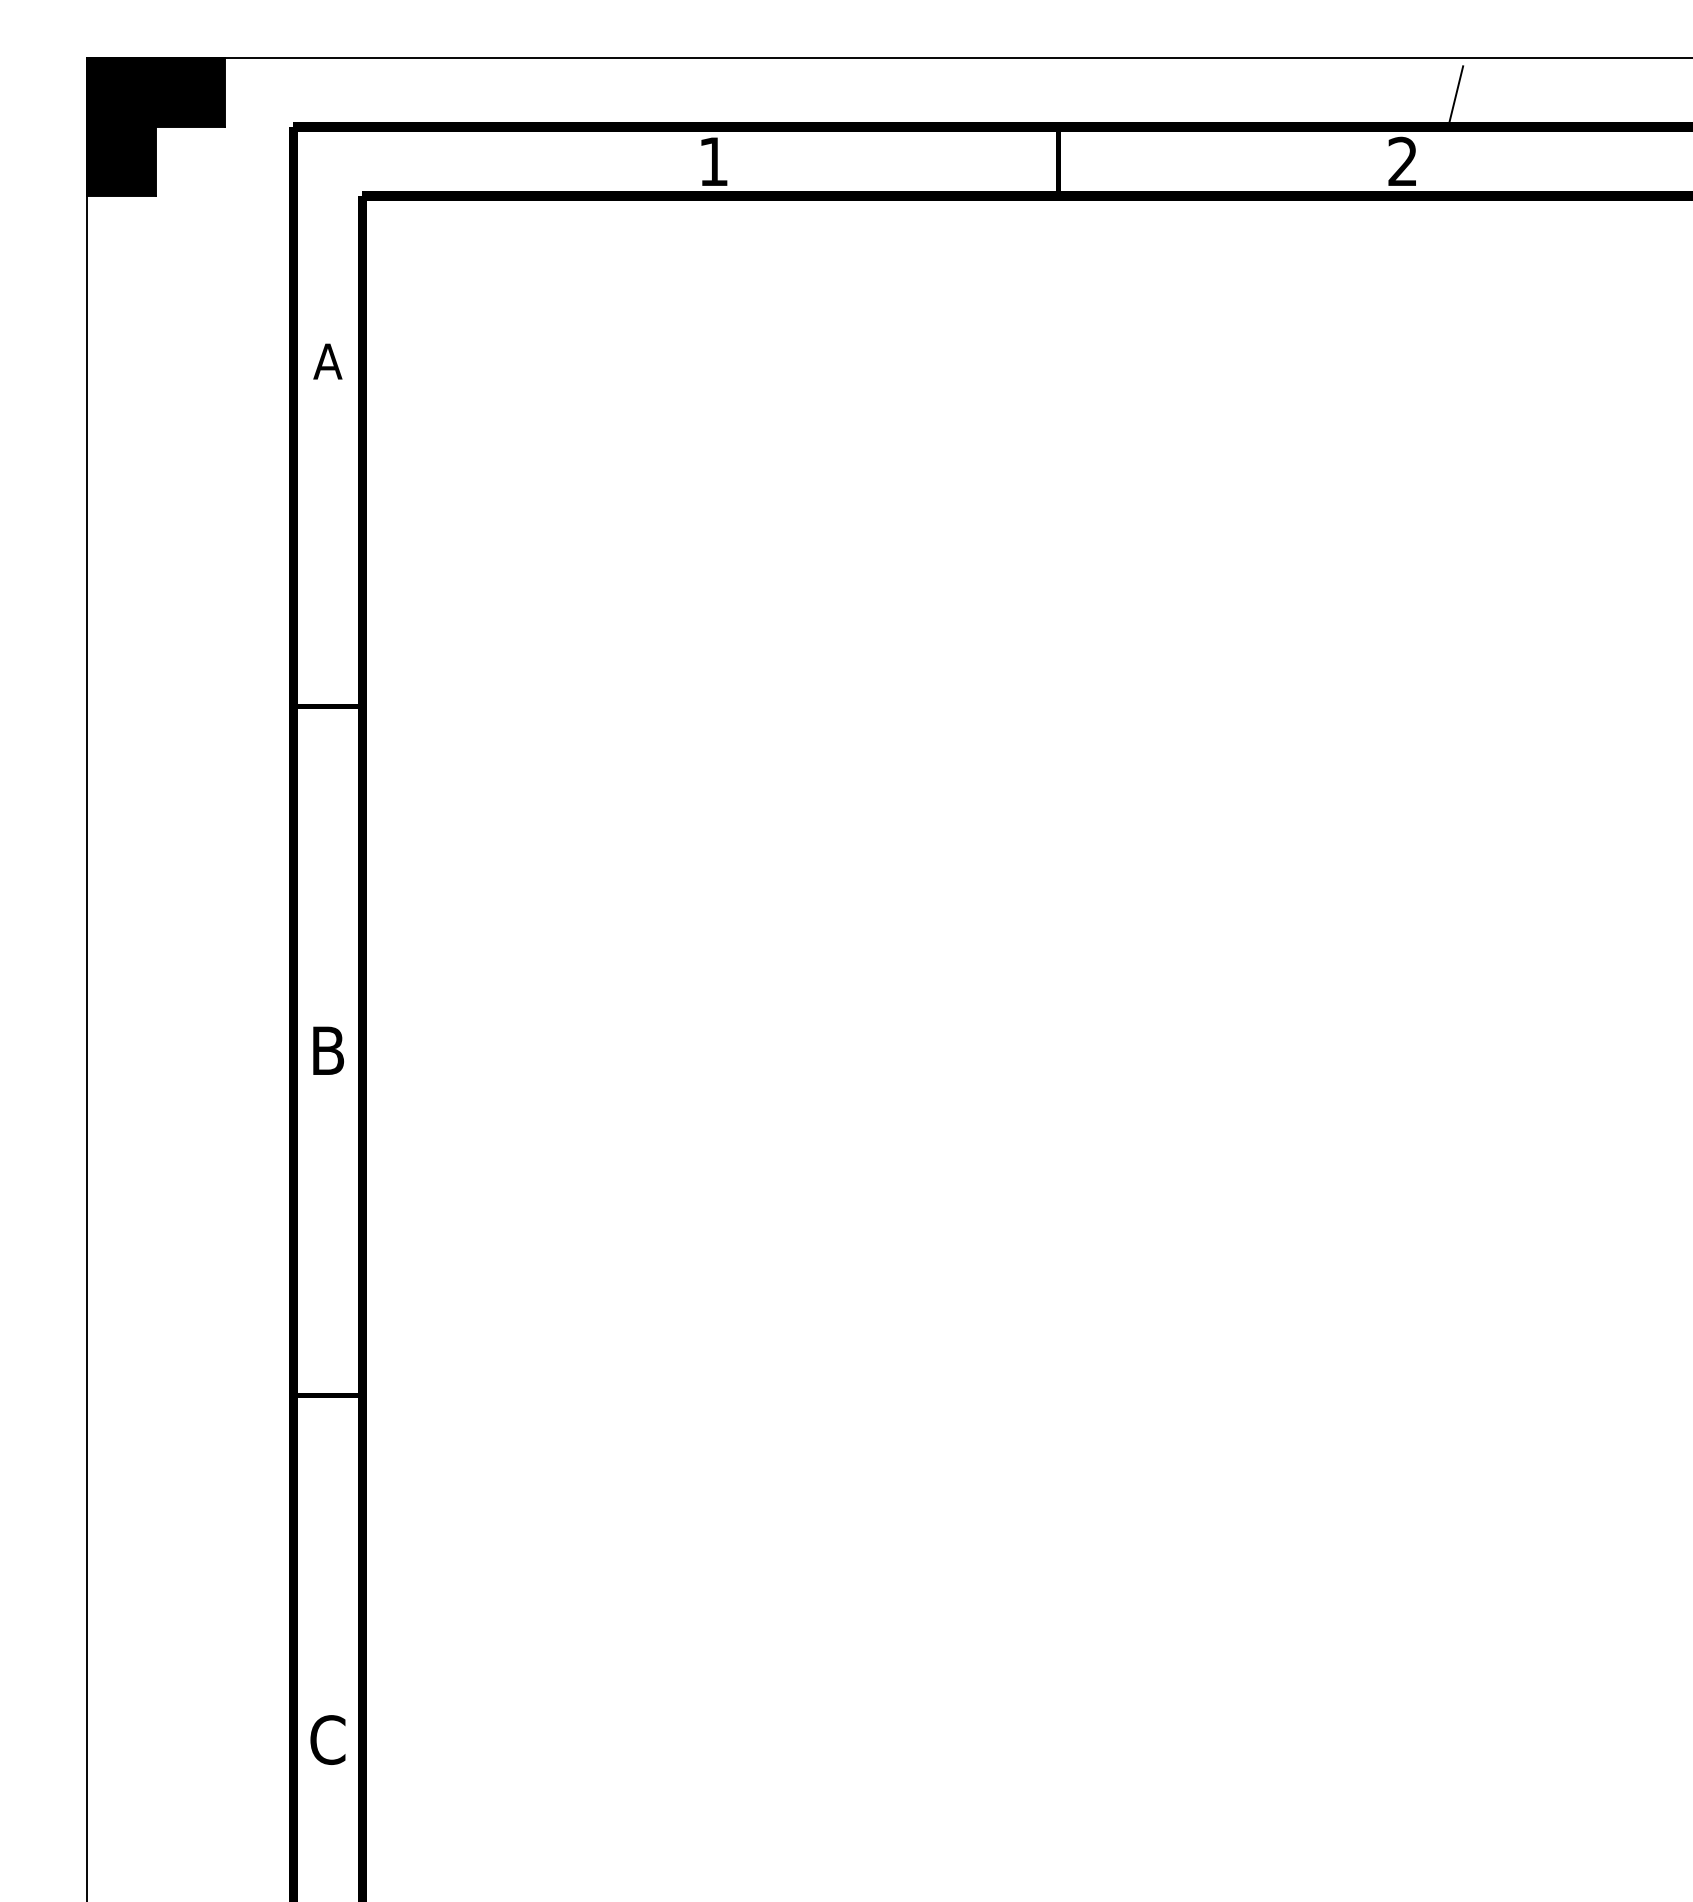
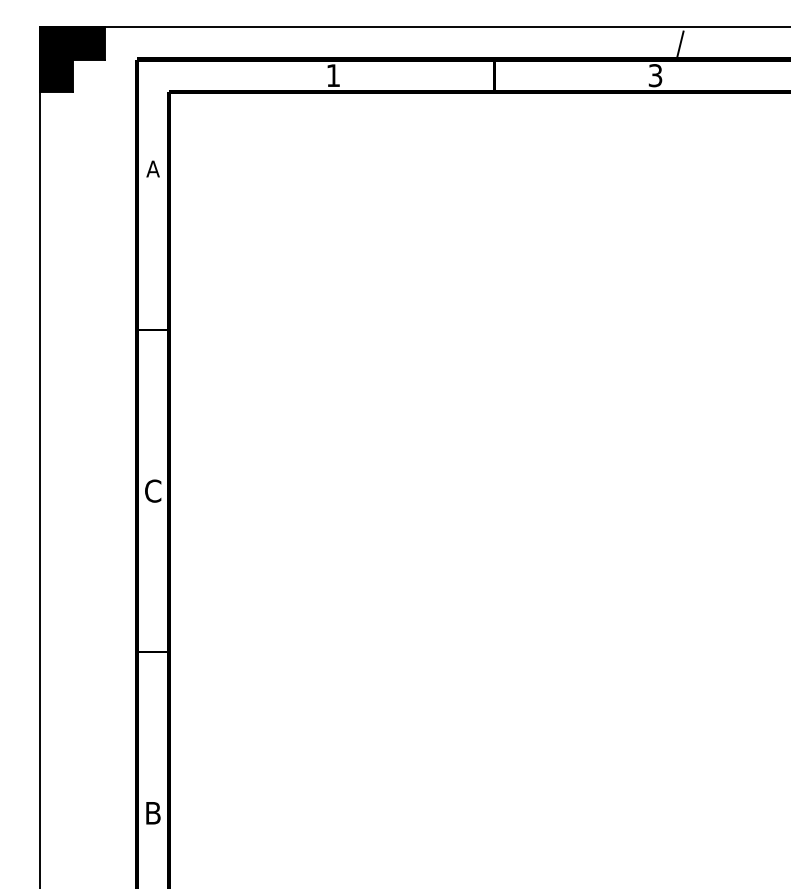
text: (1402, 161) -> (655, 75), 2 -> 3
text: (328, 1049) -> (153, 490), B -> C
text: (328, 1738) -> (153, 812), C -> B

